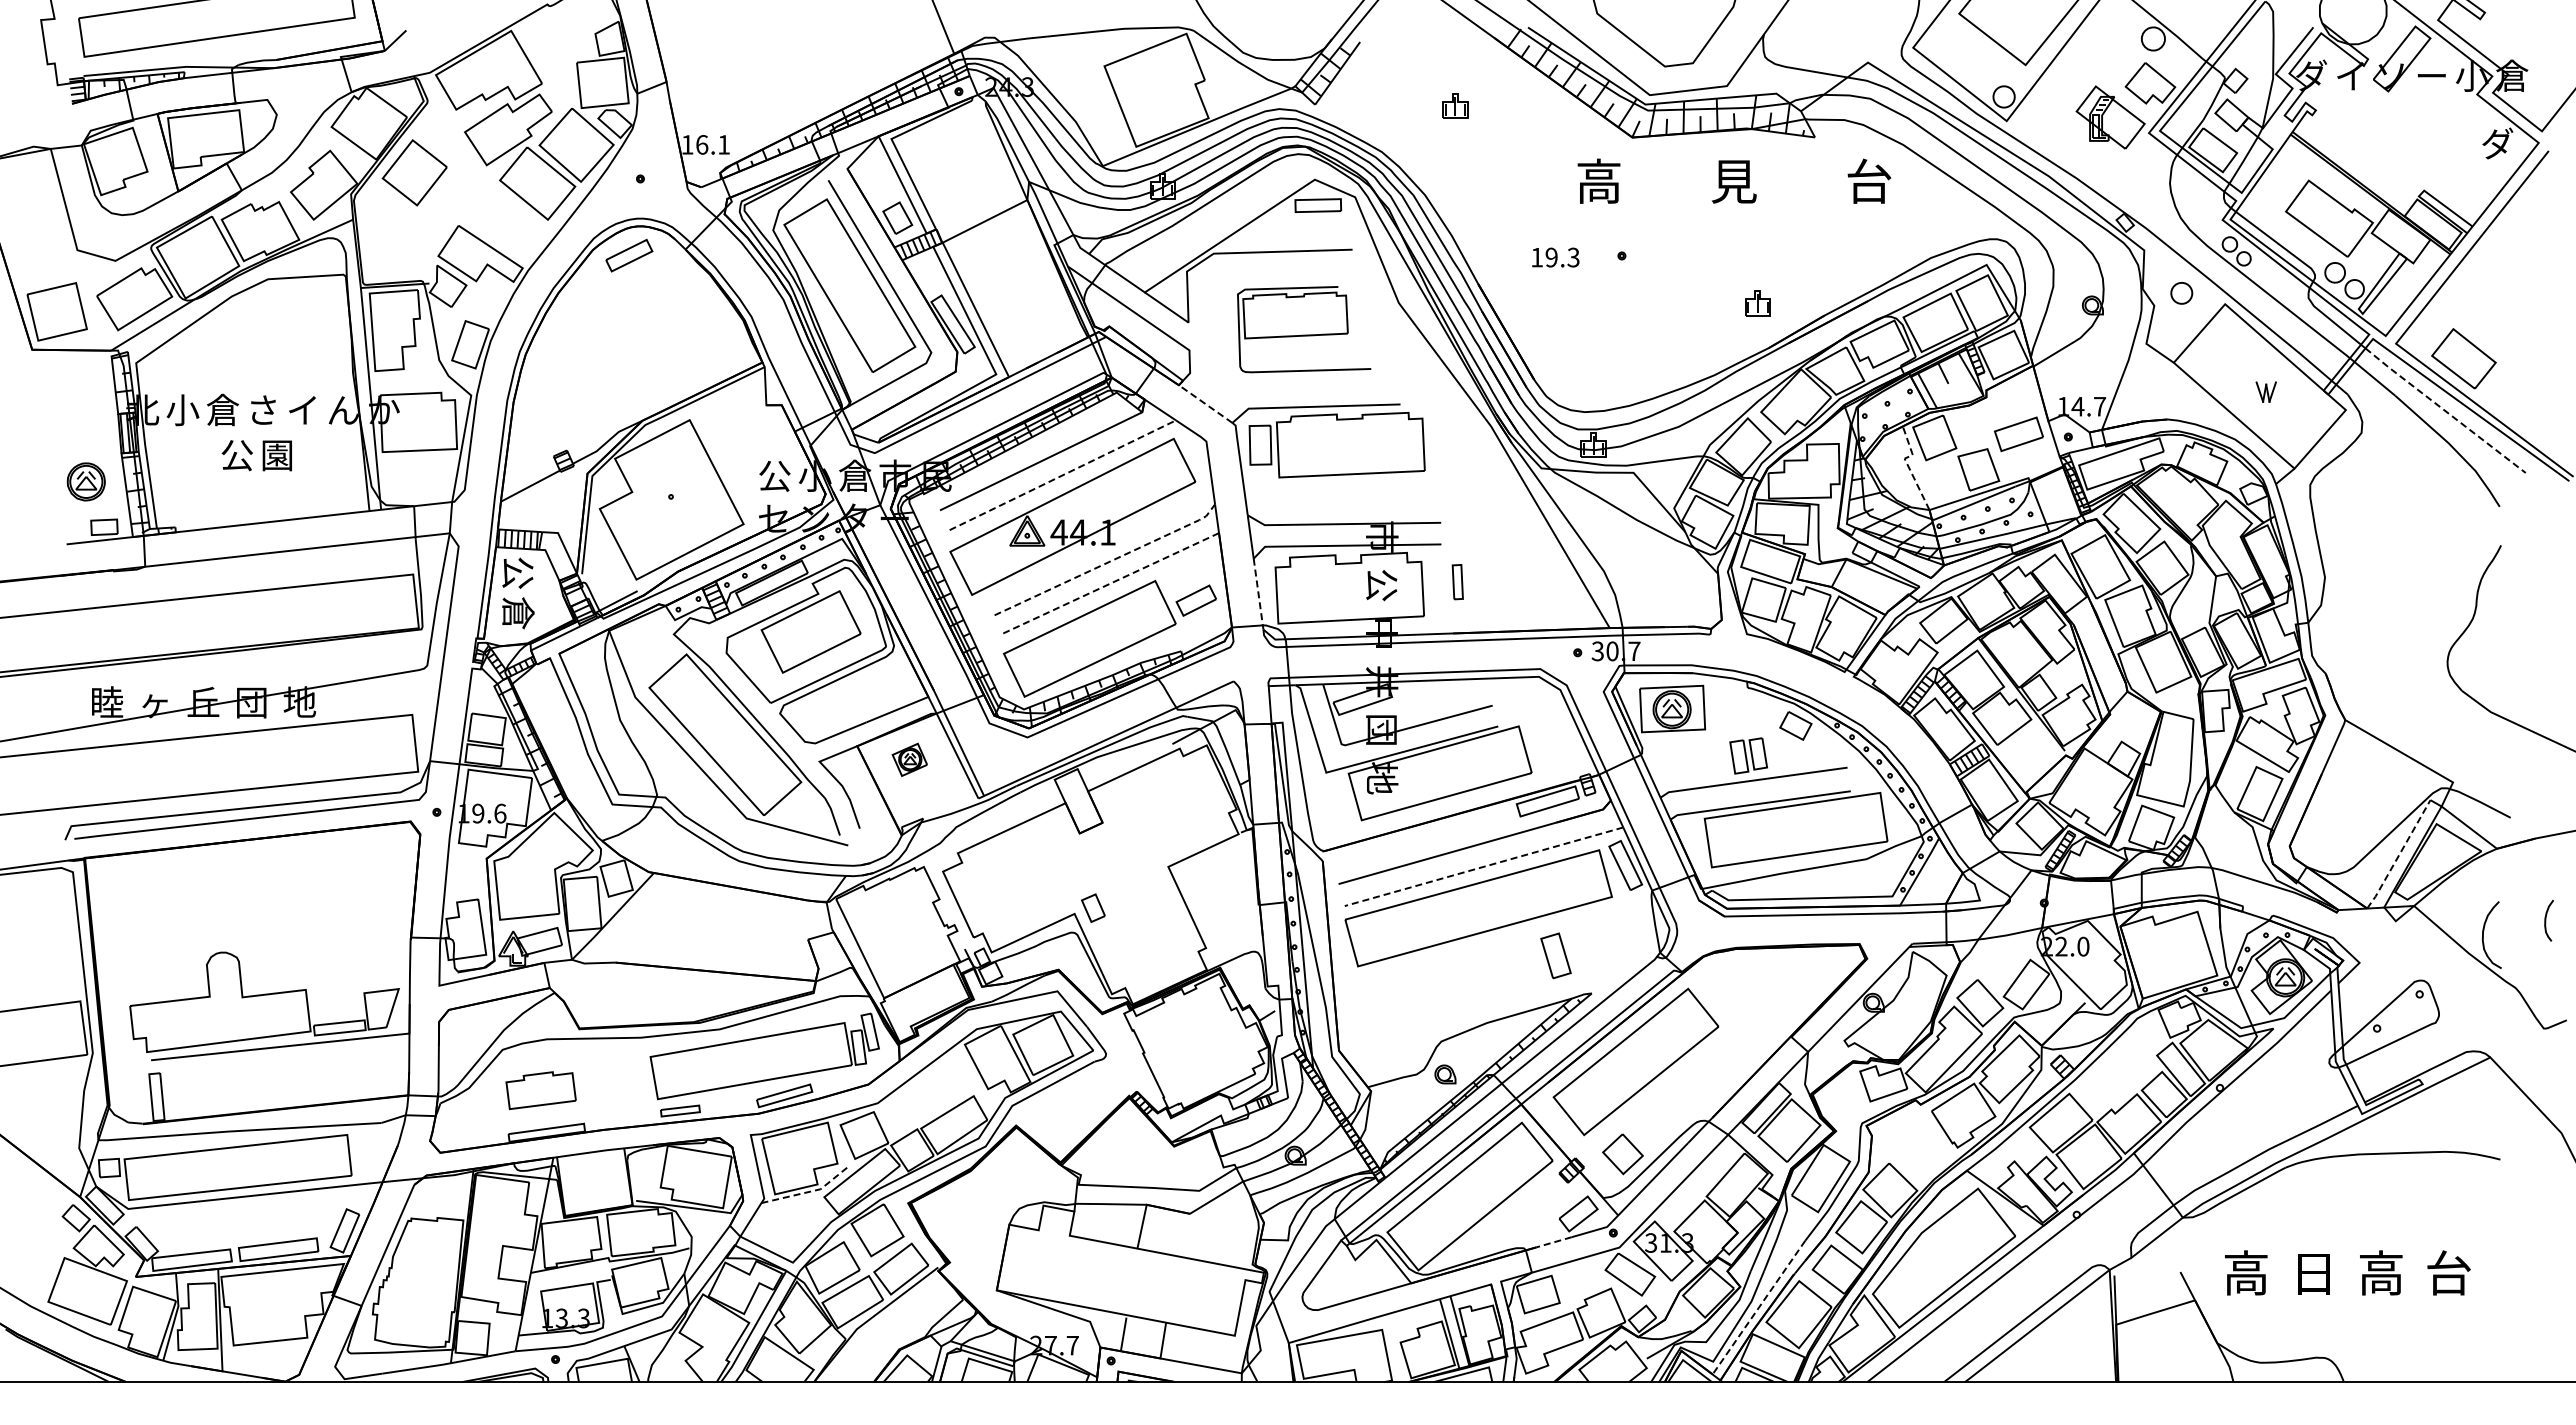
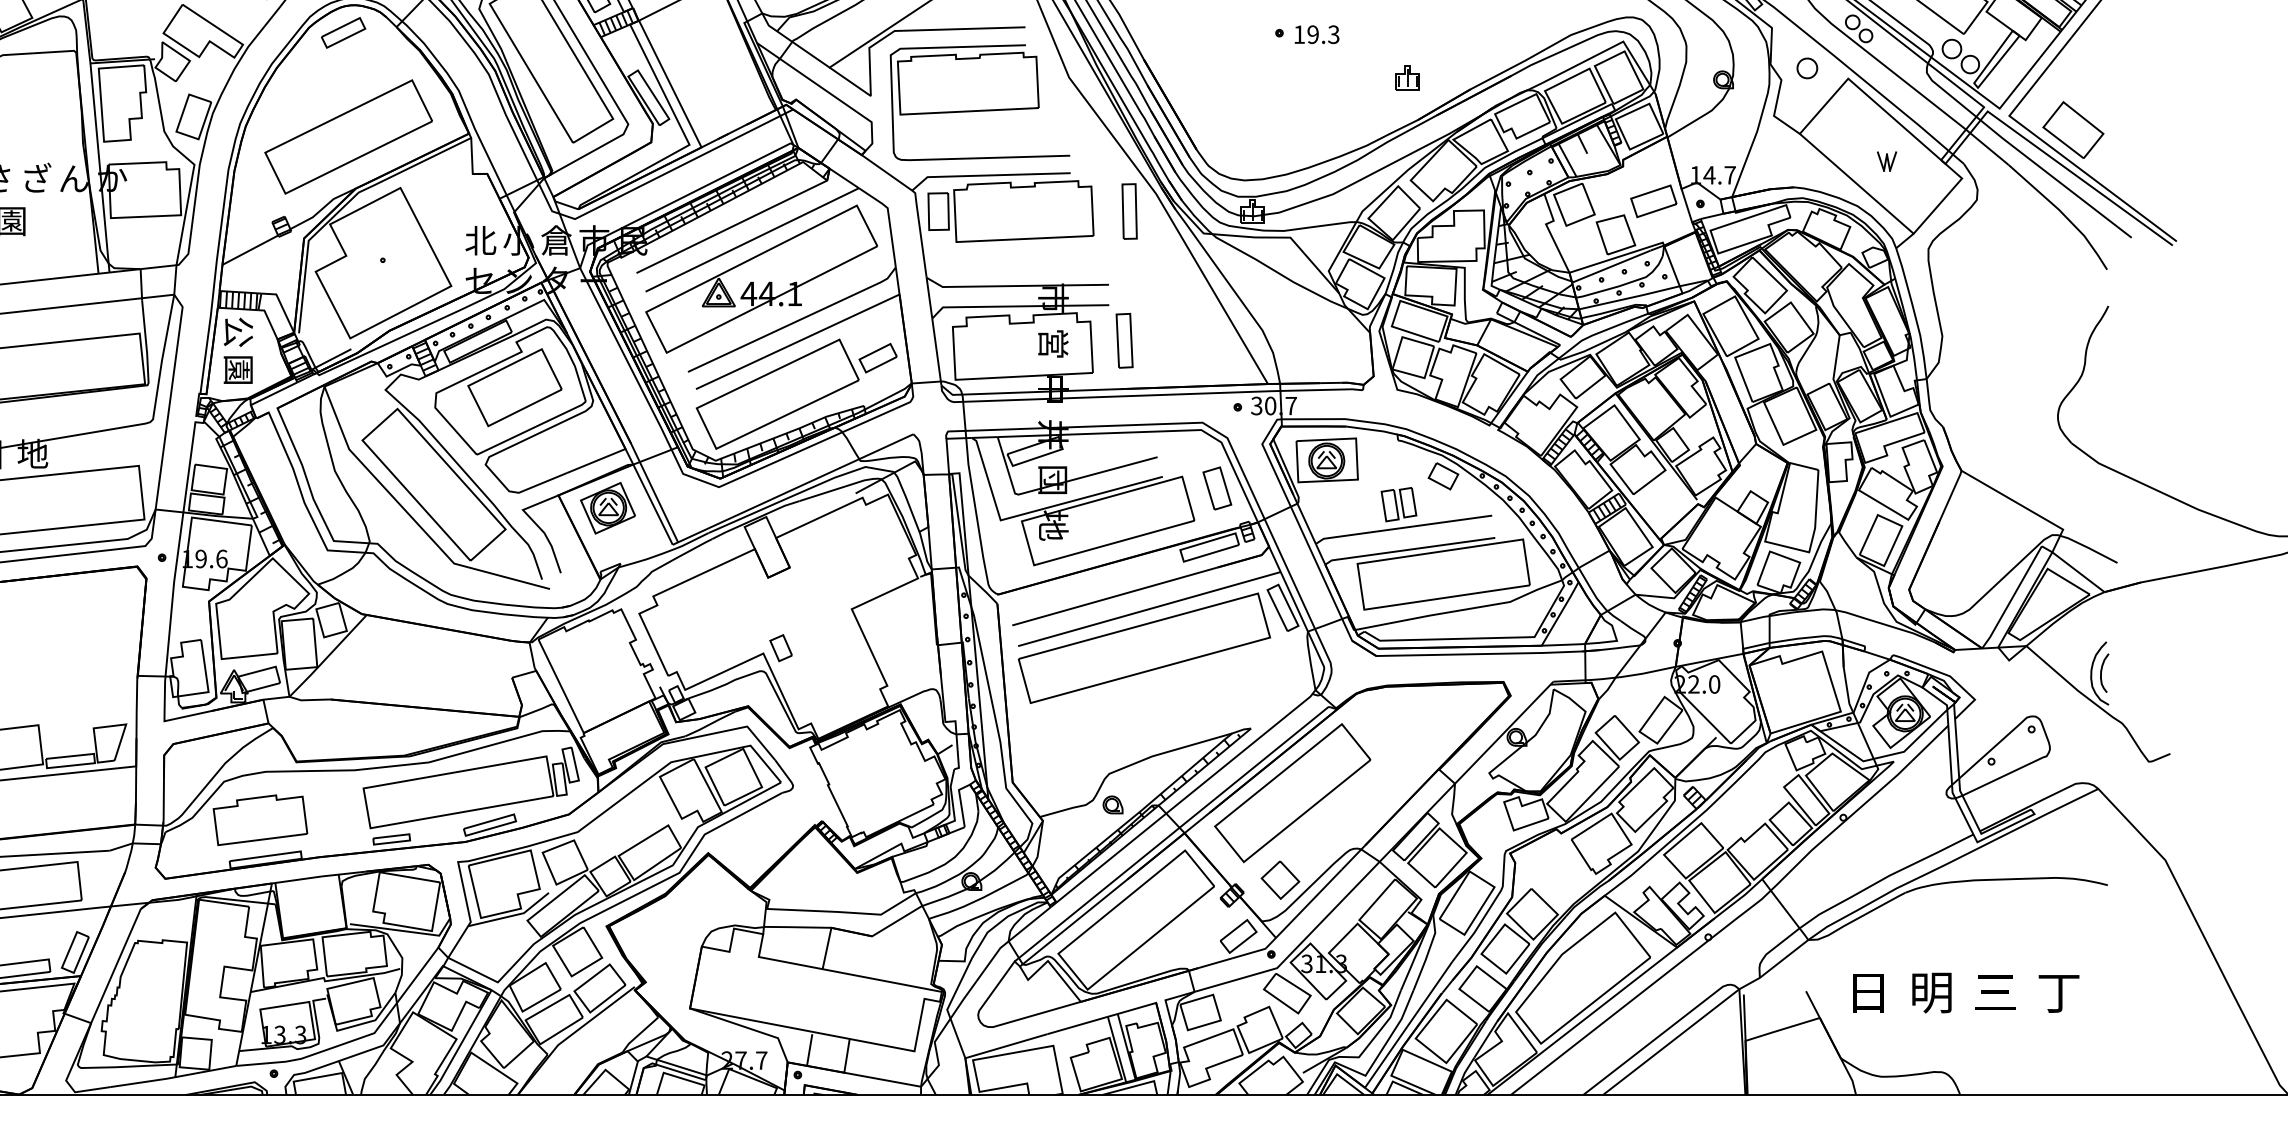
text: (1555, 257) -> (1316, 34), moved
part: (1303, 329) -> (979, 102), size x1.43
part: (634, 366) -> (348, 137), added
line: (1205, 404) -> (886, 173), dashed -> solid
text: (304, 408) -> (37, 177), イ -> ざ
line: (2444, 410) -> (2055, 178), dashed -> solid
part: (1462, 445) -> (1129, 211), added
line: (1908, 465) -> (1549, 230), dashed -> solid
text: (774, 475) -> (480, 240), 公 -> 北
line: (1062, 475) -> (751, 240), dashed -> solid
line: (1108, 562) -> (795, 322), dashed -> solid
part: (1457, 581) -> (1124, 340), size x1.67
line: (1110, 583) -> (797, 342), dashed -> solid
text: (1382, 585) -> (1053, 343), 公 -> 営
line: (1258, 594) -> (936, 352), dashed -> solid
text: (518, 613) -> (239, 370), 倉 -> 園
part: (909, 759) -> (607, 507), size x1.67
line: (2399, 854) -> (2012, 597), dashed -> solid
line: (1484, 866) -> (1149, 608), dashed -> solid
curve: (2546, 920) -> (2102, 672), moved
part: (1555, 955) -> (1216, 488), moved
part: (540, 1090) -> (259, 820), size x1.43
line: (809, 1191) -> (513, 915), dashed -> solid
line: (1553, 1242) -> (1214, 963), dashed -> solid
text: (2245, 1272) -> (1867, 991), 高 -> 日
text: (2381, 1272) -> (1995, 991), 高 -> 三
text: (2448, 1272) -> (2058, 991), 台 -> 丁
text: (2313, 1273) -> (1931, 992), 日 -> 明
line: (1758, 1307) -> (1408, 1024), dashed -> solid

